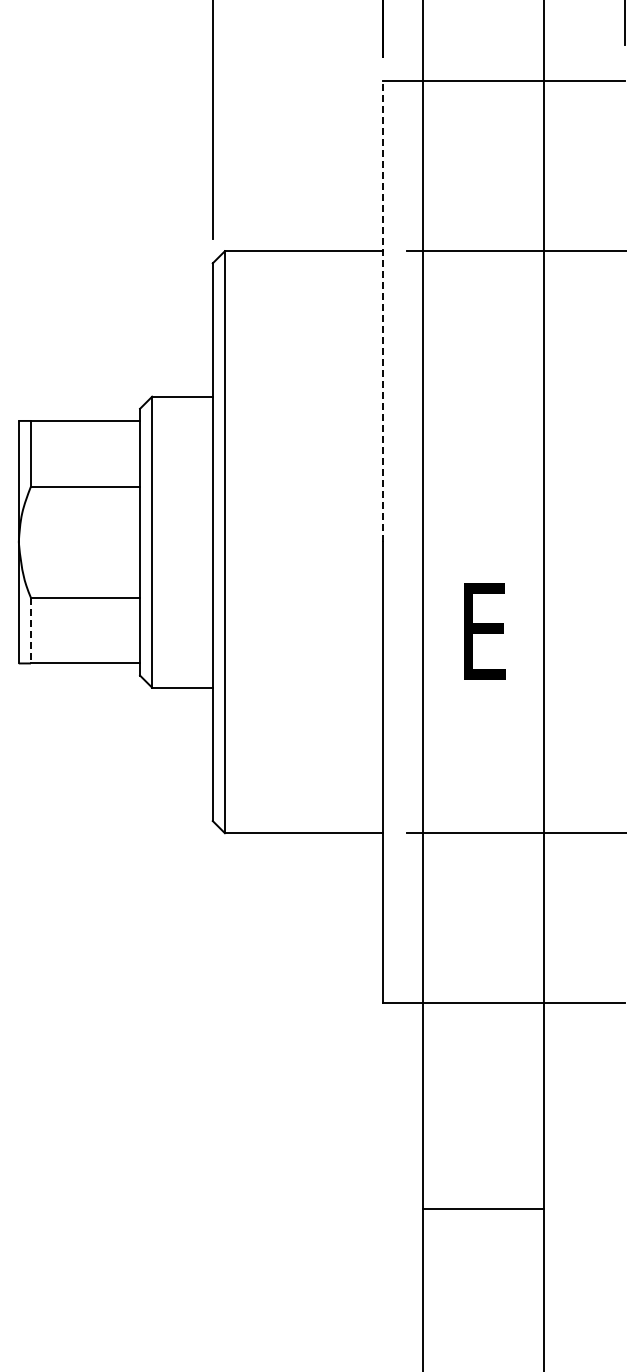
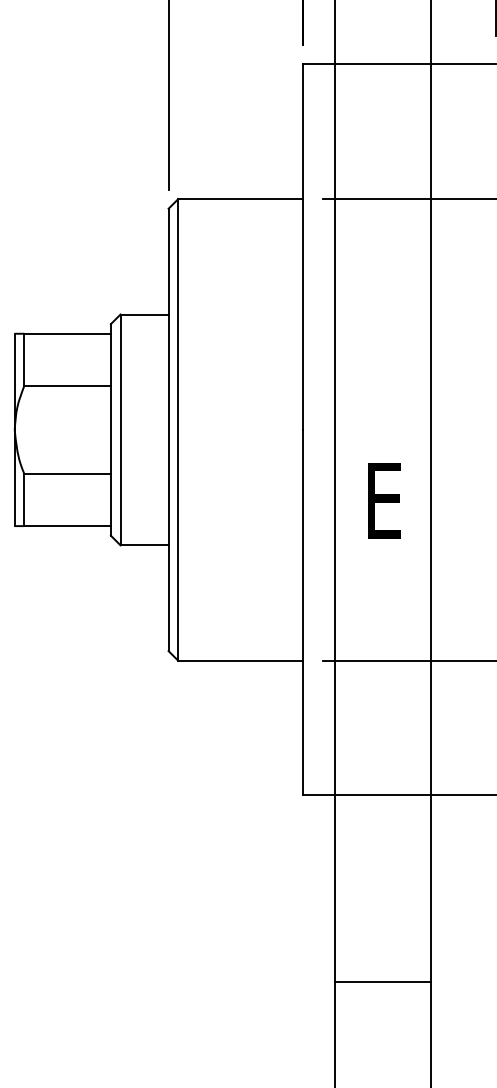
line: (382, 311) -> (303, 246), dashed -> solid
line: (30, 630) -> (24, 499), dashed -> solid
line: (483, 1208) -> (383, 981), moved

